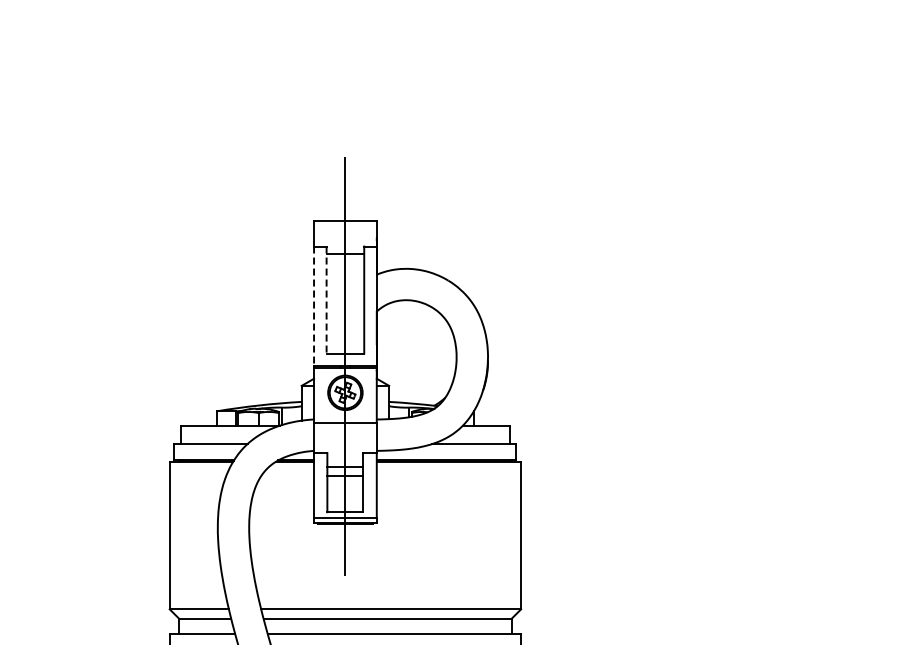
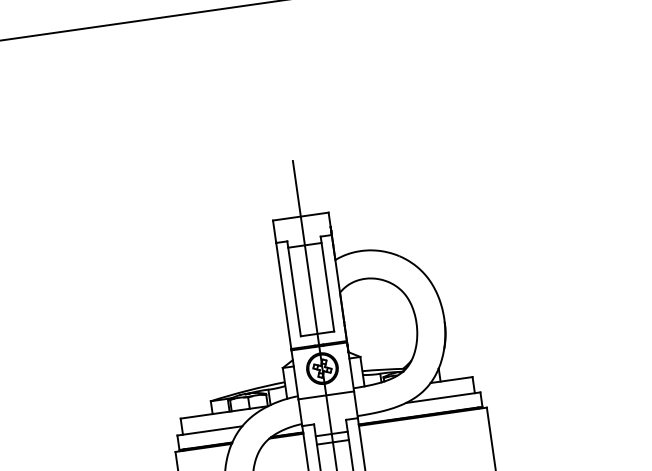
line: (326, 300) -> (294, 289), dashed -> solid
line: (314, 306) -> (284, 296), dashed -> solid

